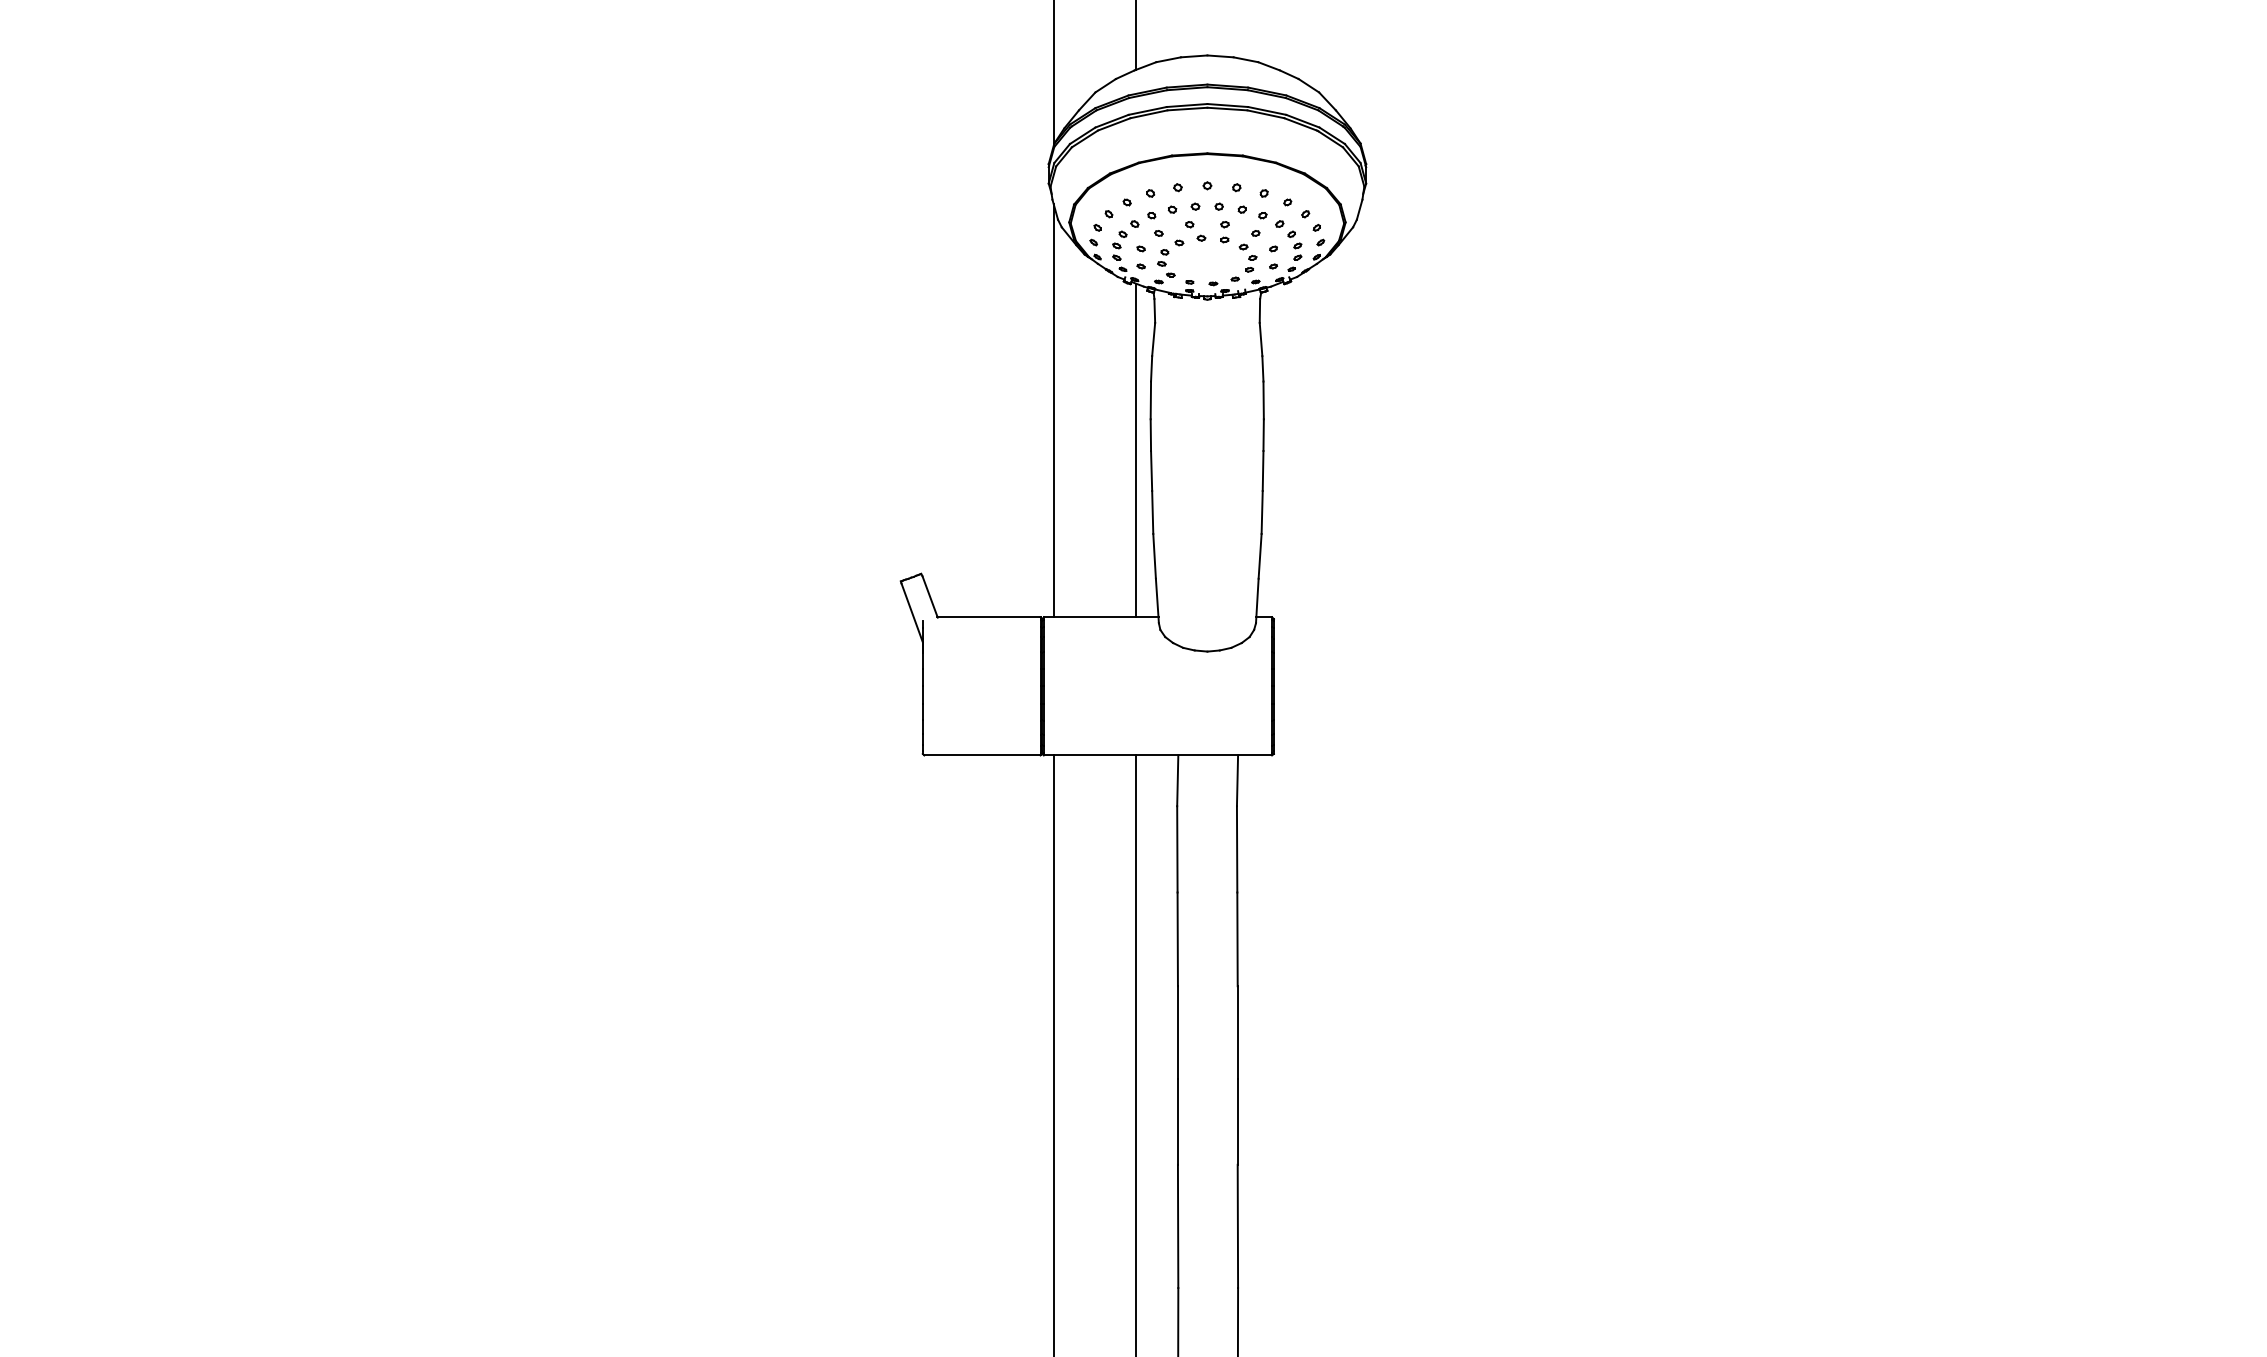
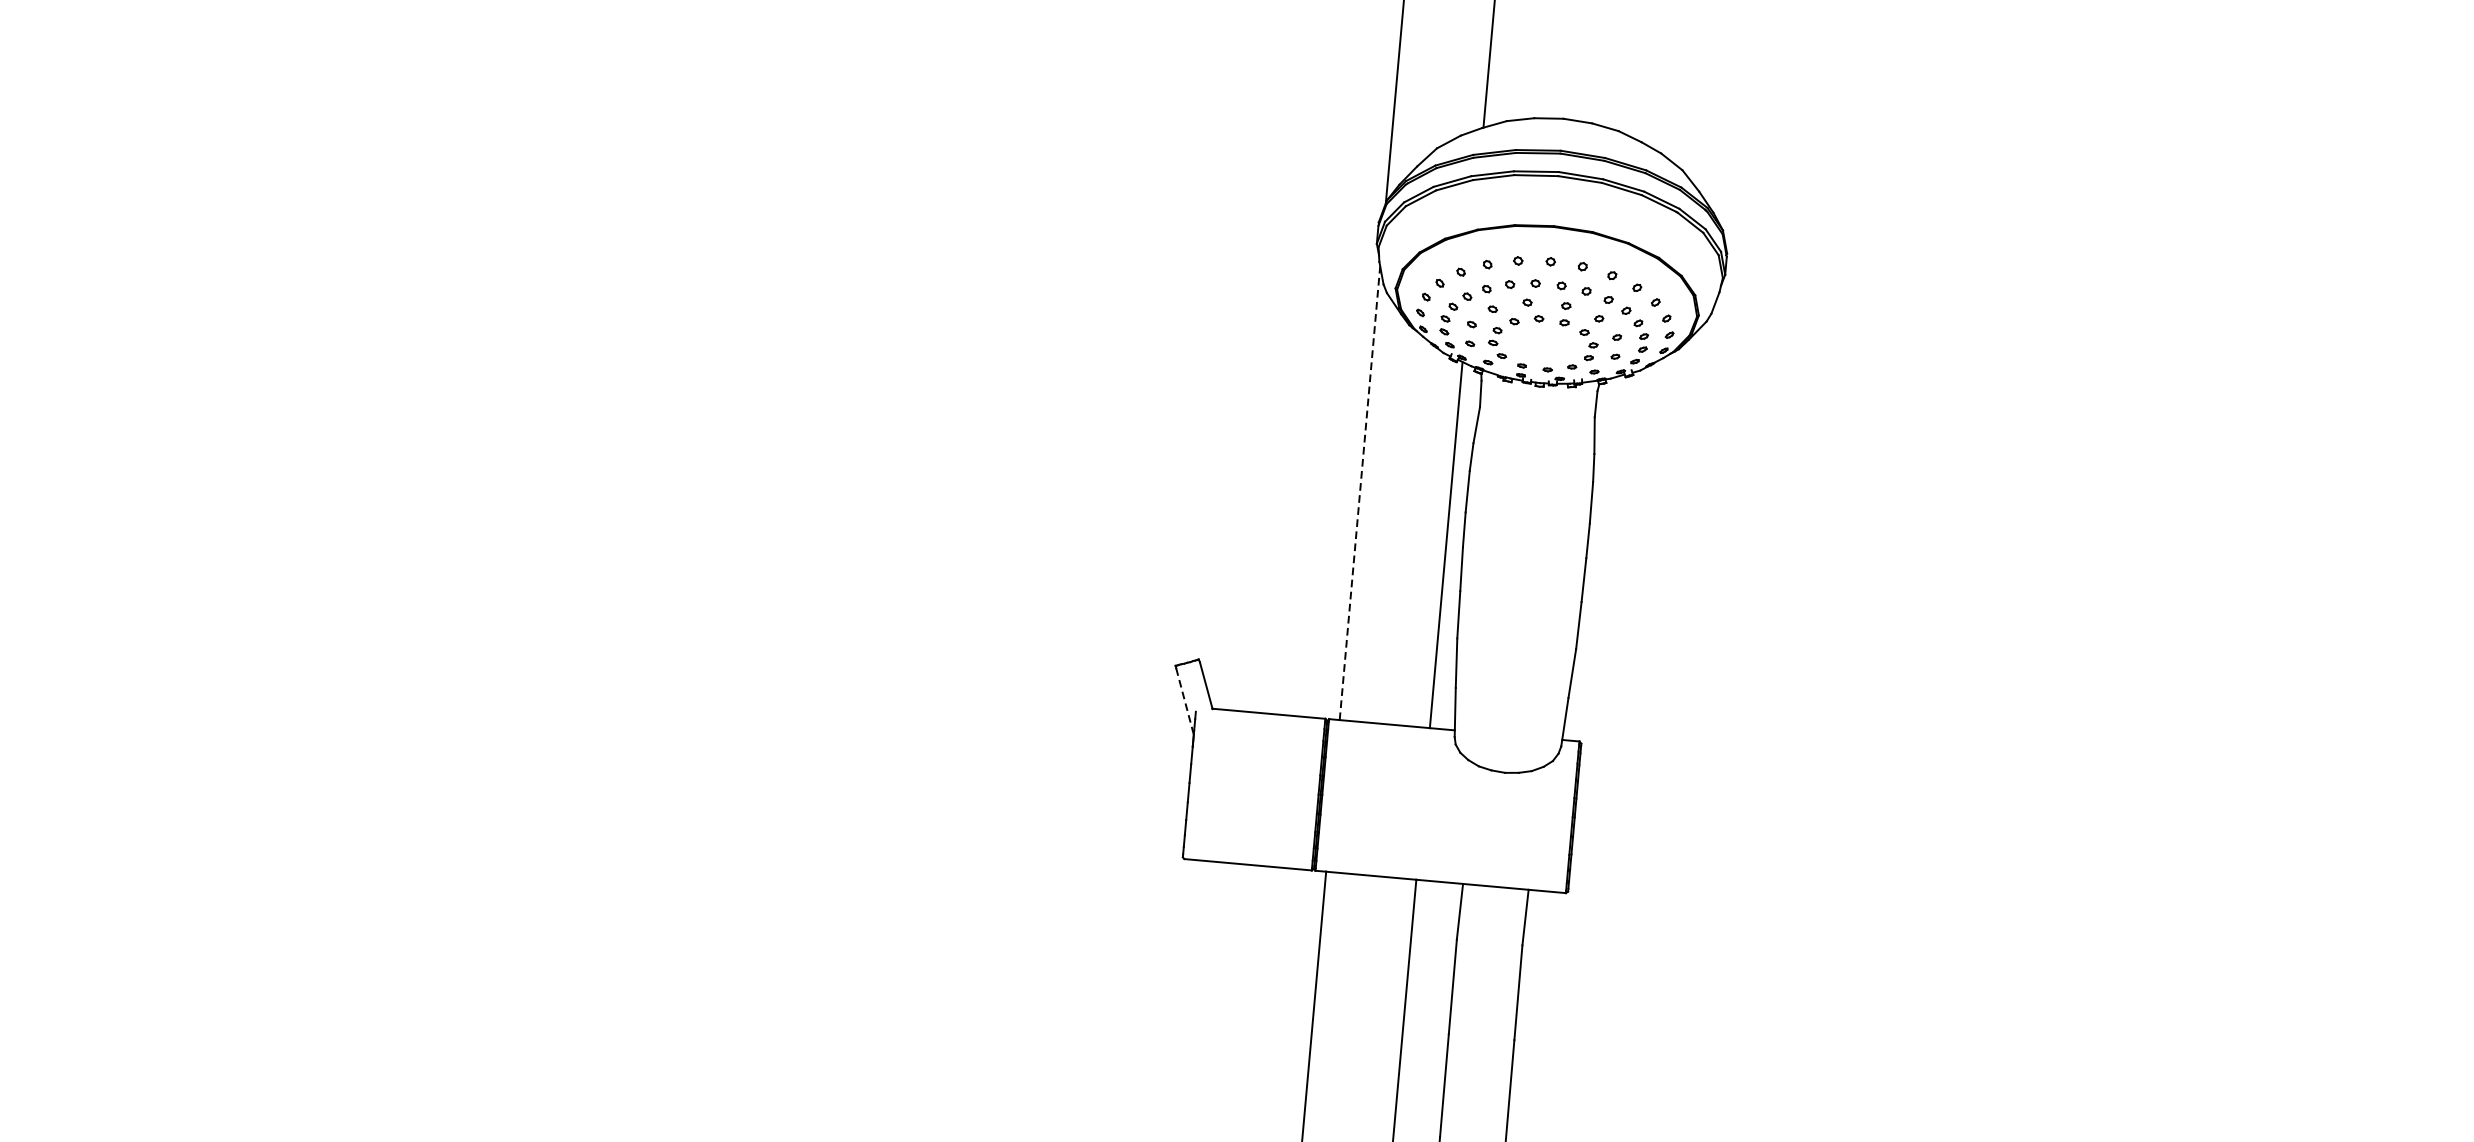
line: (1053, 410) -> (1359, 493), solid -> dashed
line: (912, 613) -> (1185, 702), solid -> dashed

